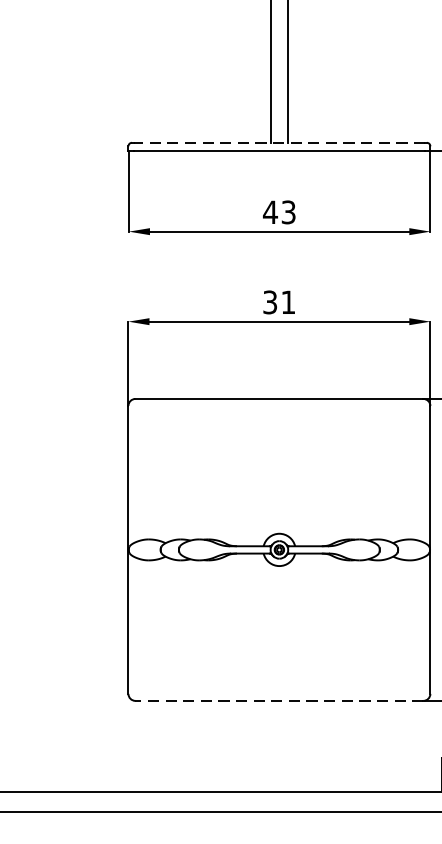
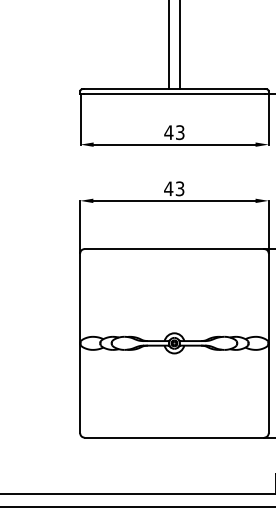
line: (279, 143) -> (174, 89), dashed -> solid
text: (279, 301) -> (174, 188), 31 -> 43
line: (279, 700) -> (174, 437), dashed -> solid

